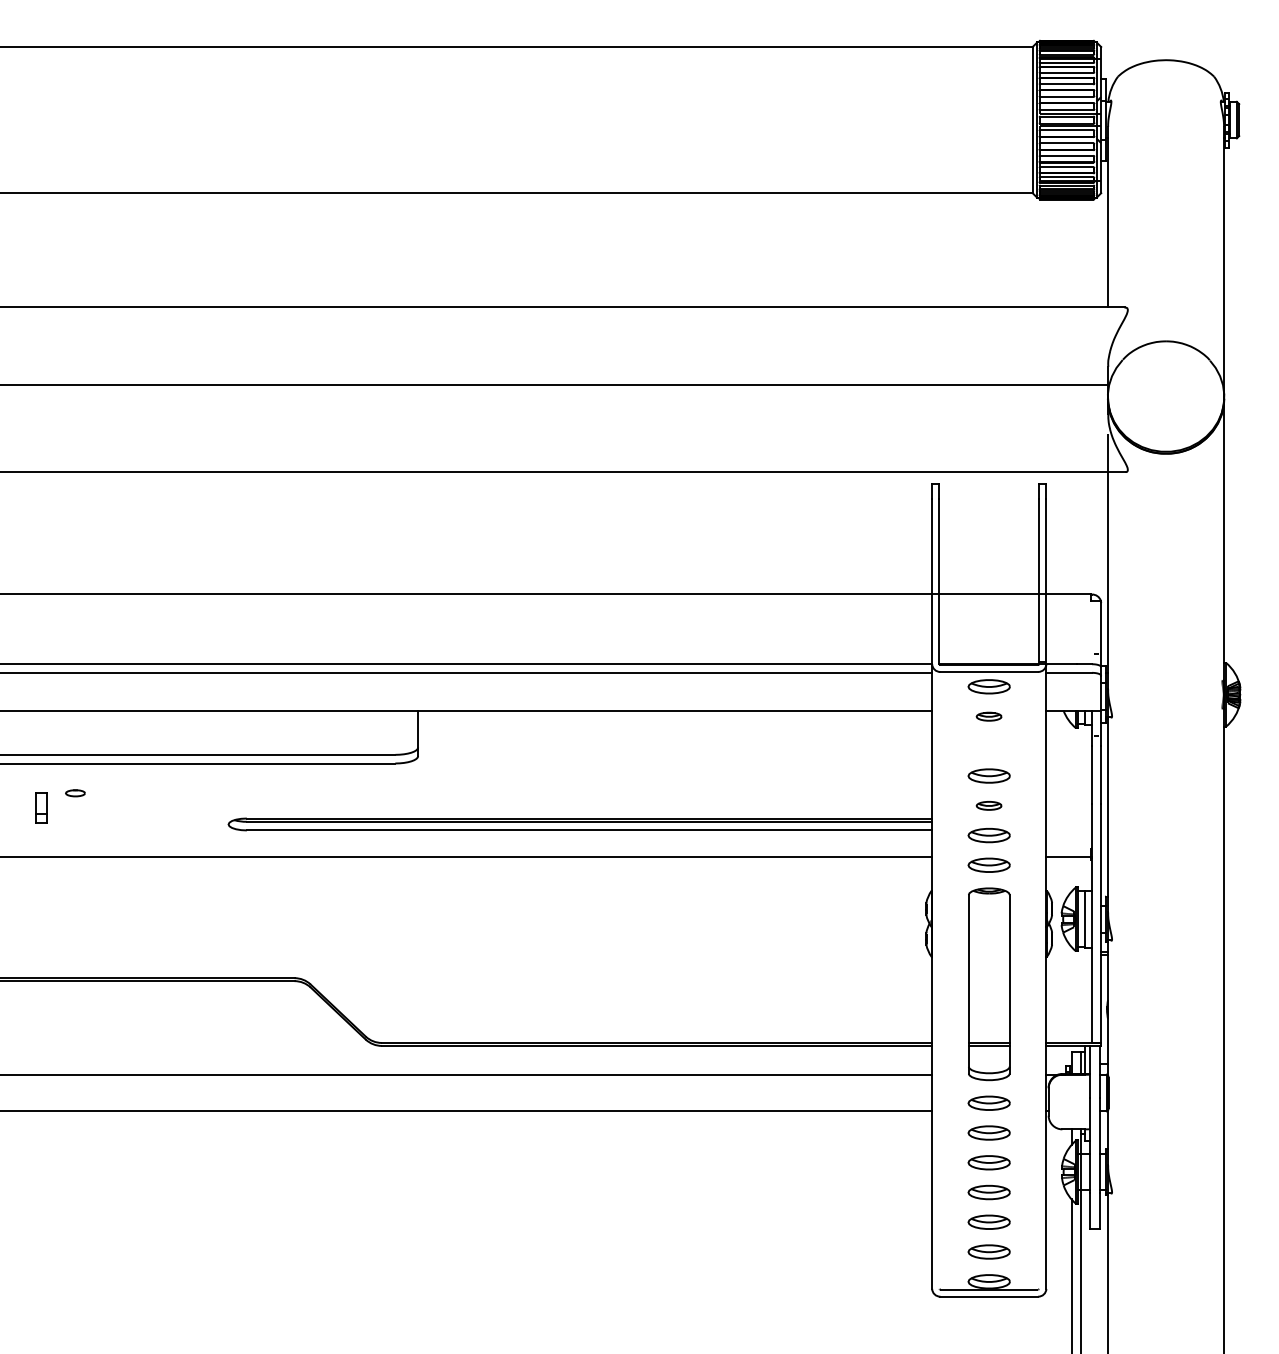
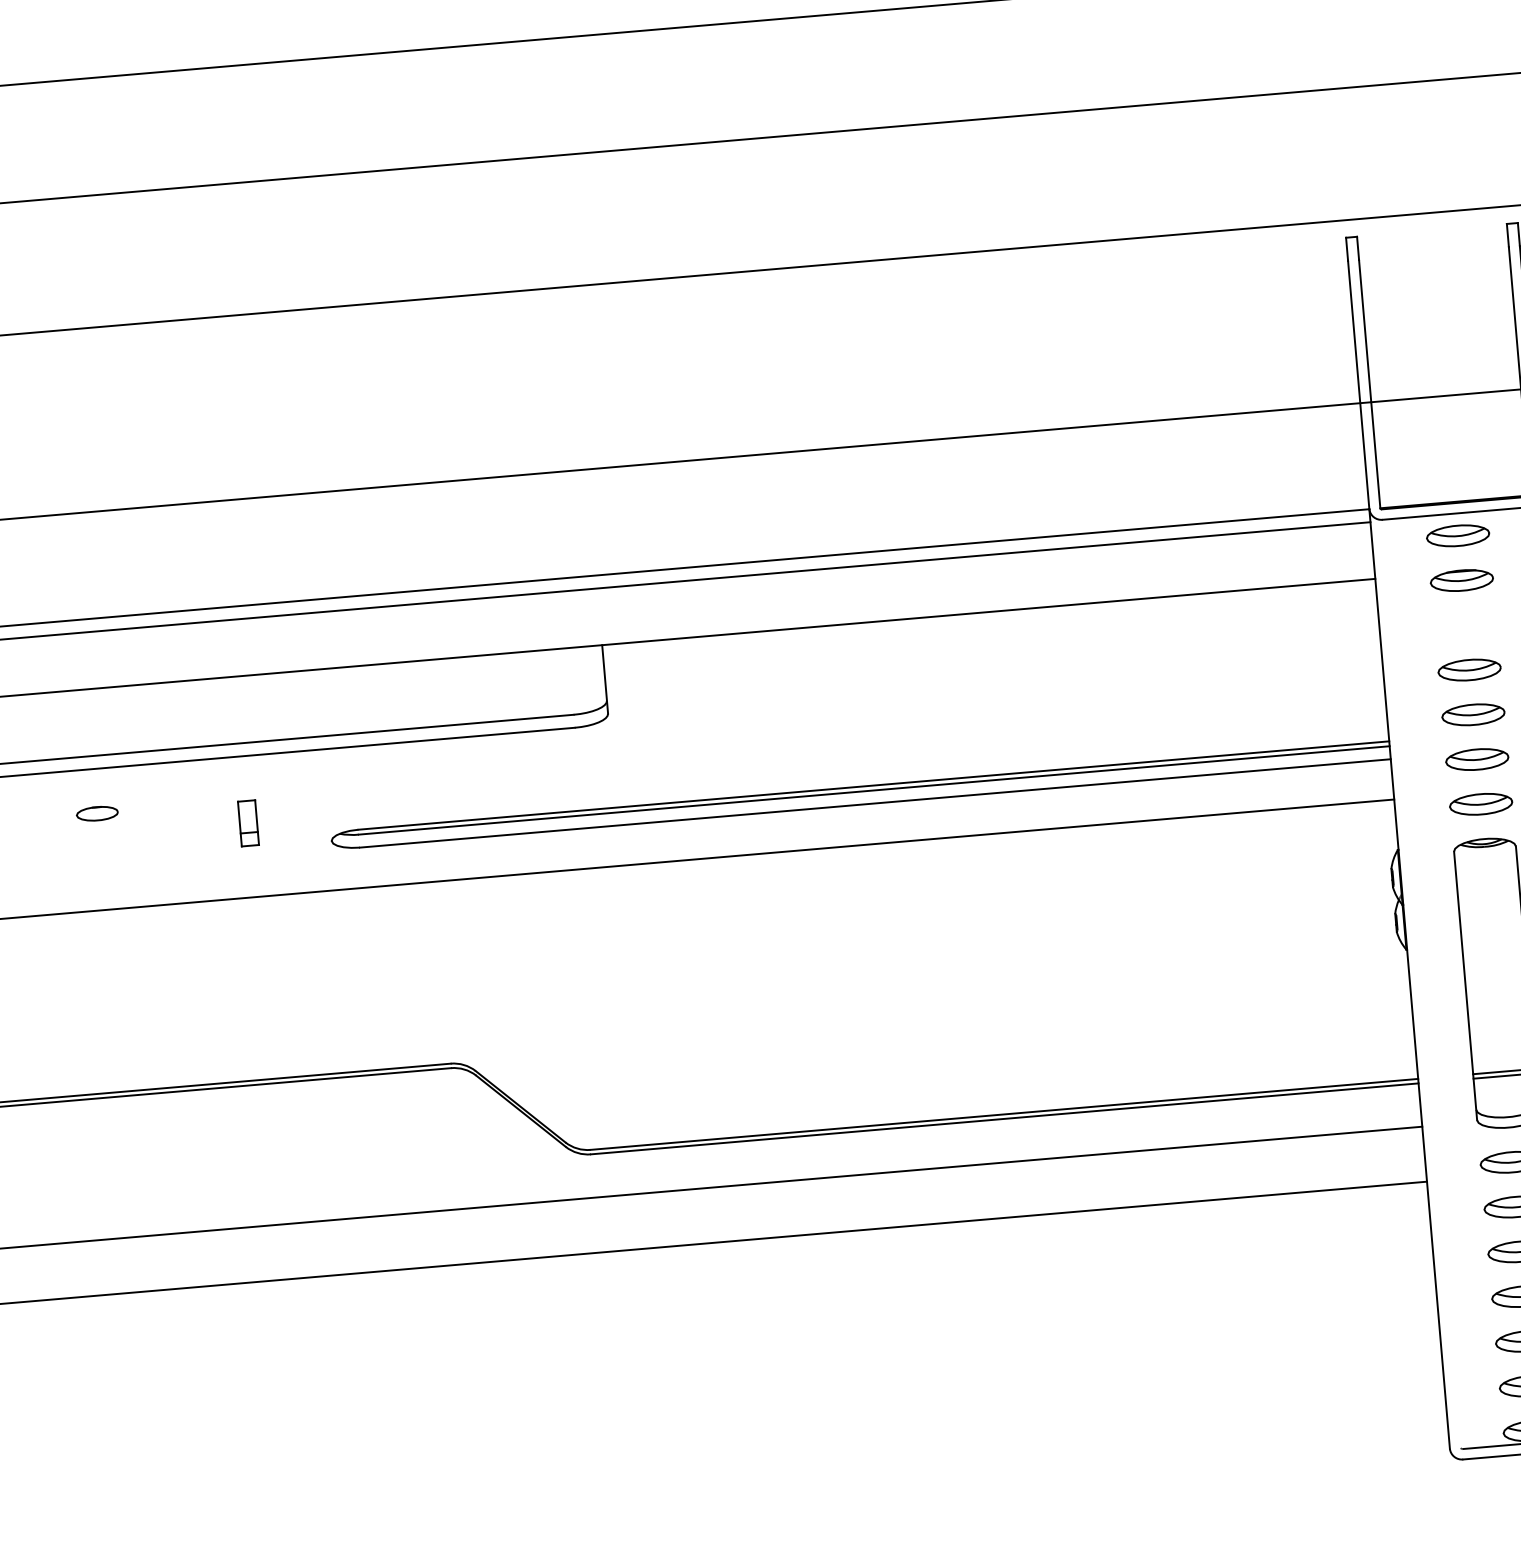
part: (988, 716) -> (1460, 580), size x1.67
part: (75, 793) -> (97, 814), size x1.43
part: (988, 805) -> (1472, 714), size x1.67
part: (41, 807) -> (248, 822), moved

